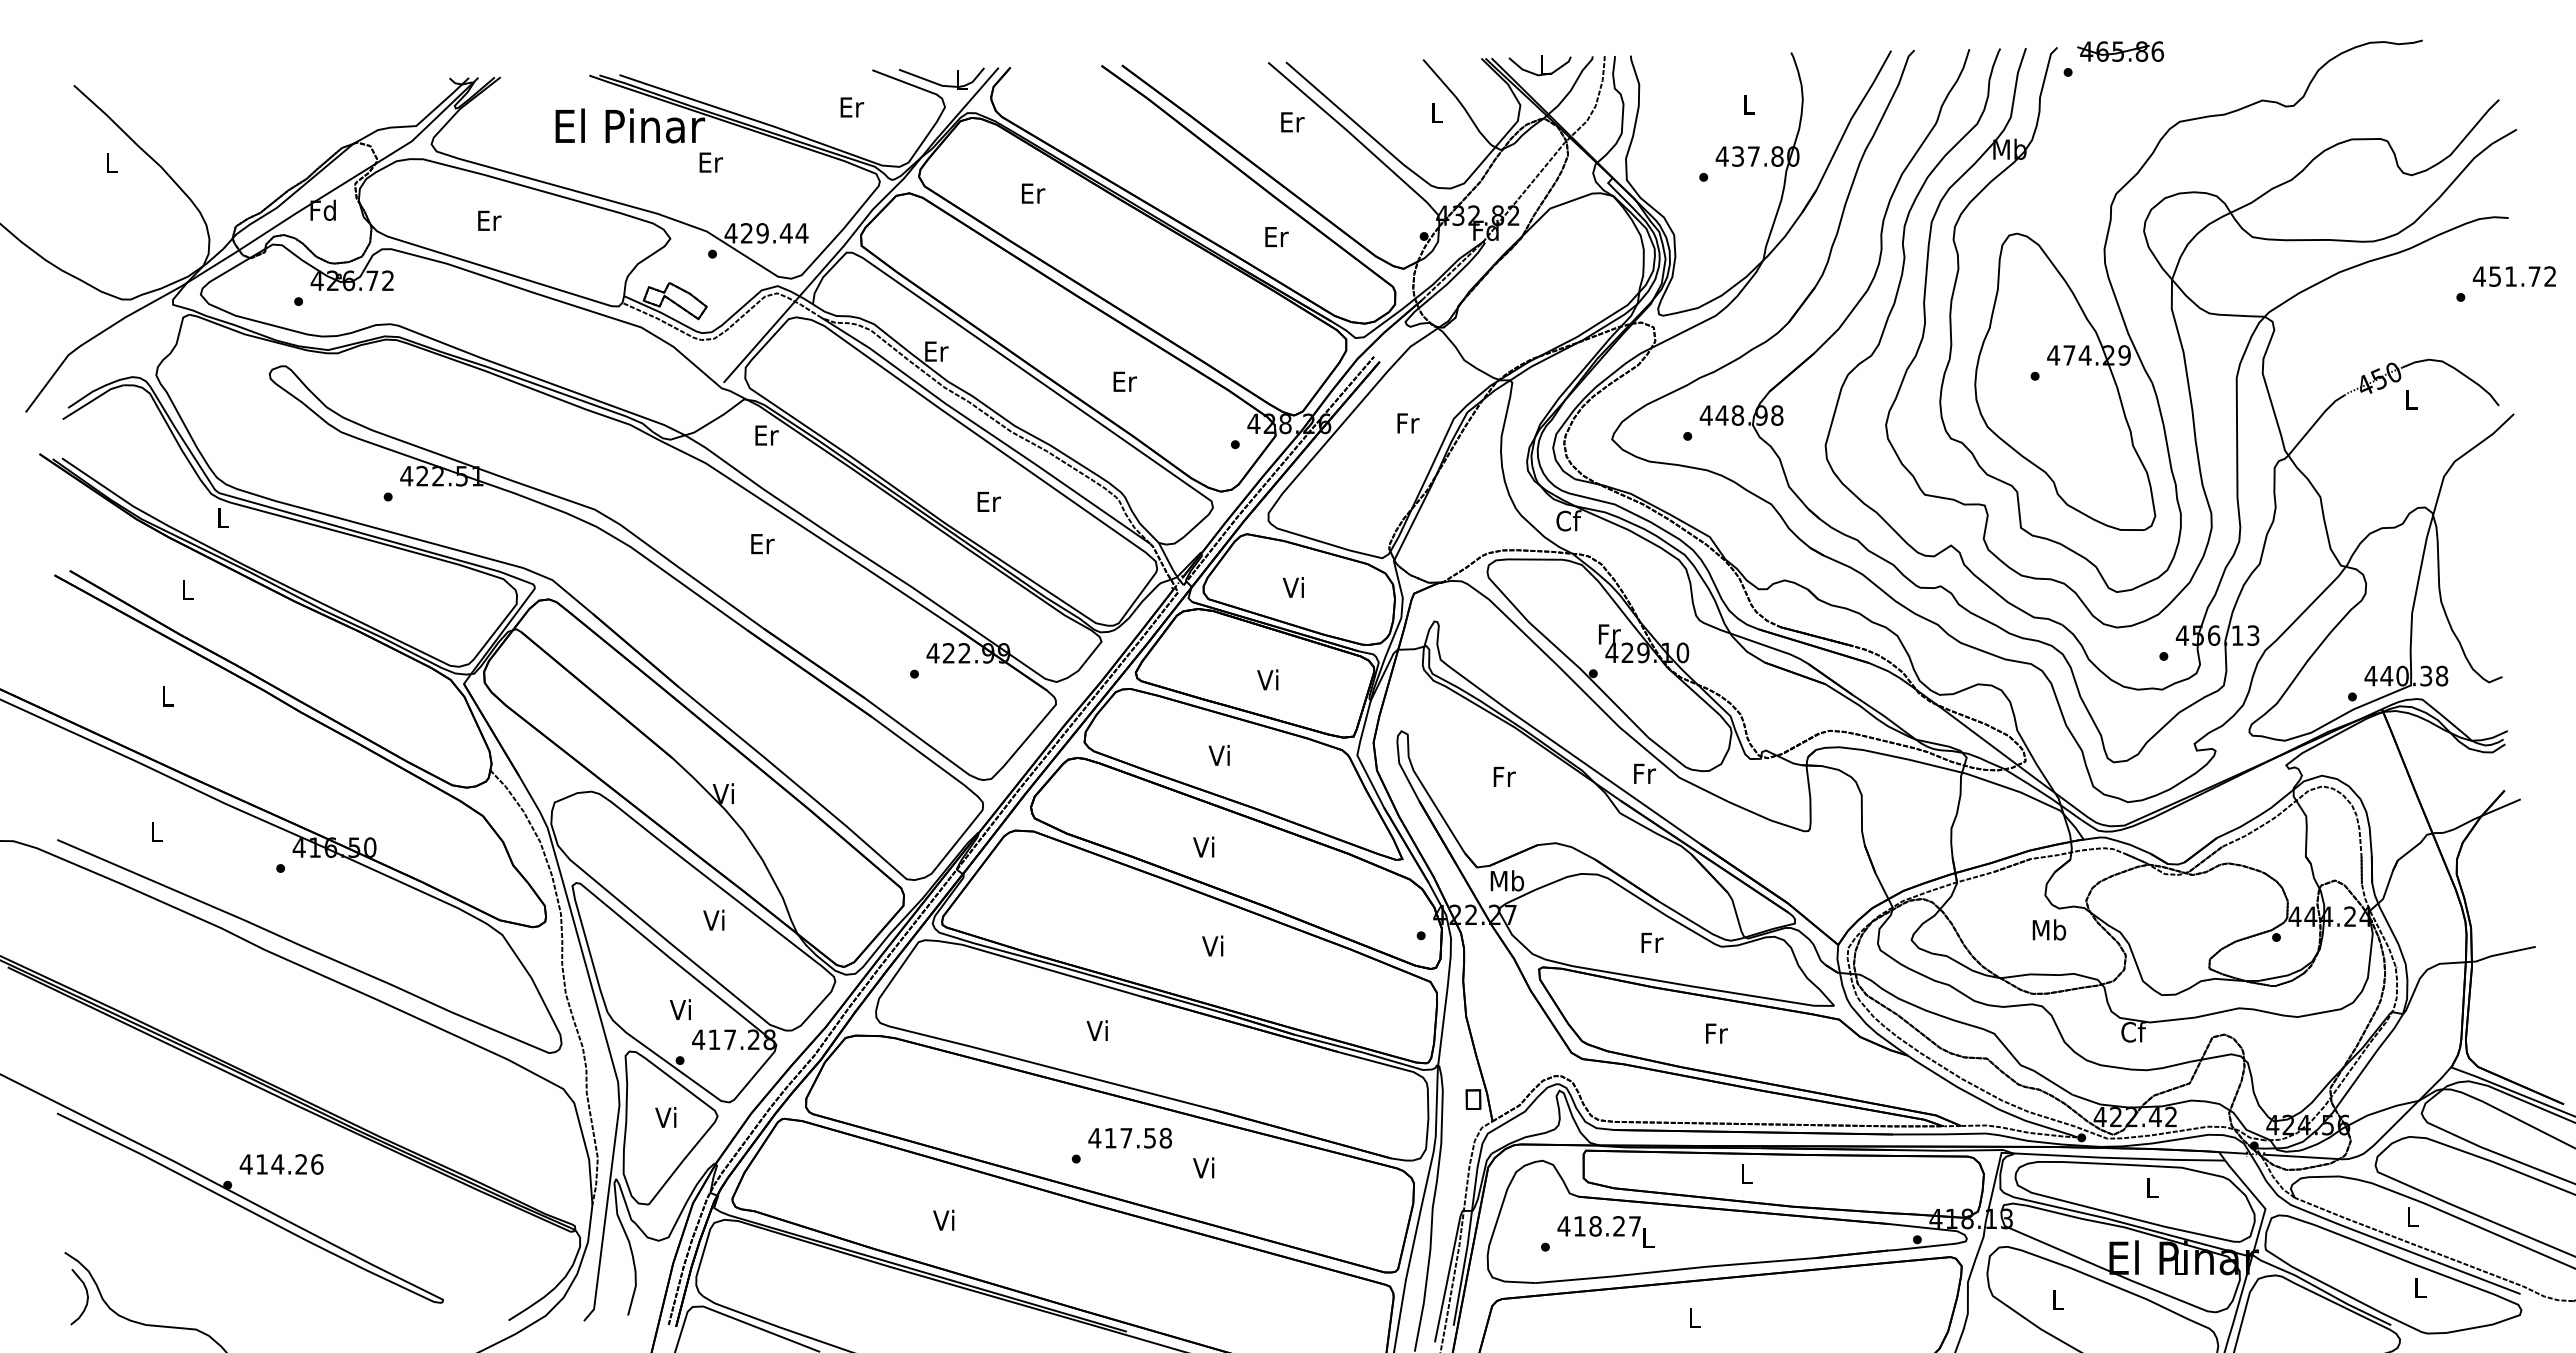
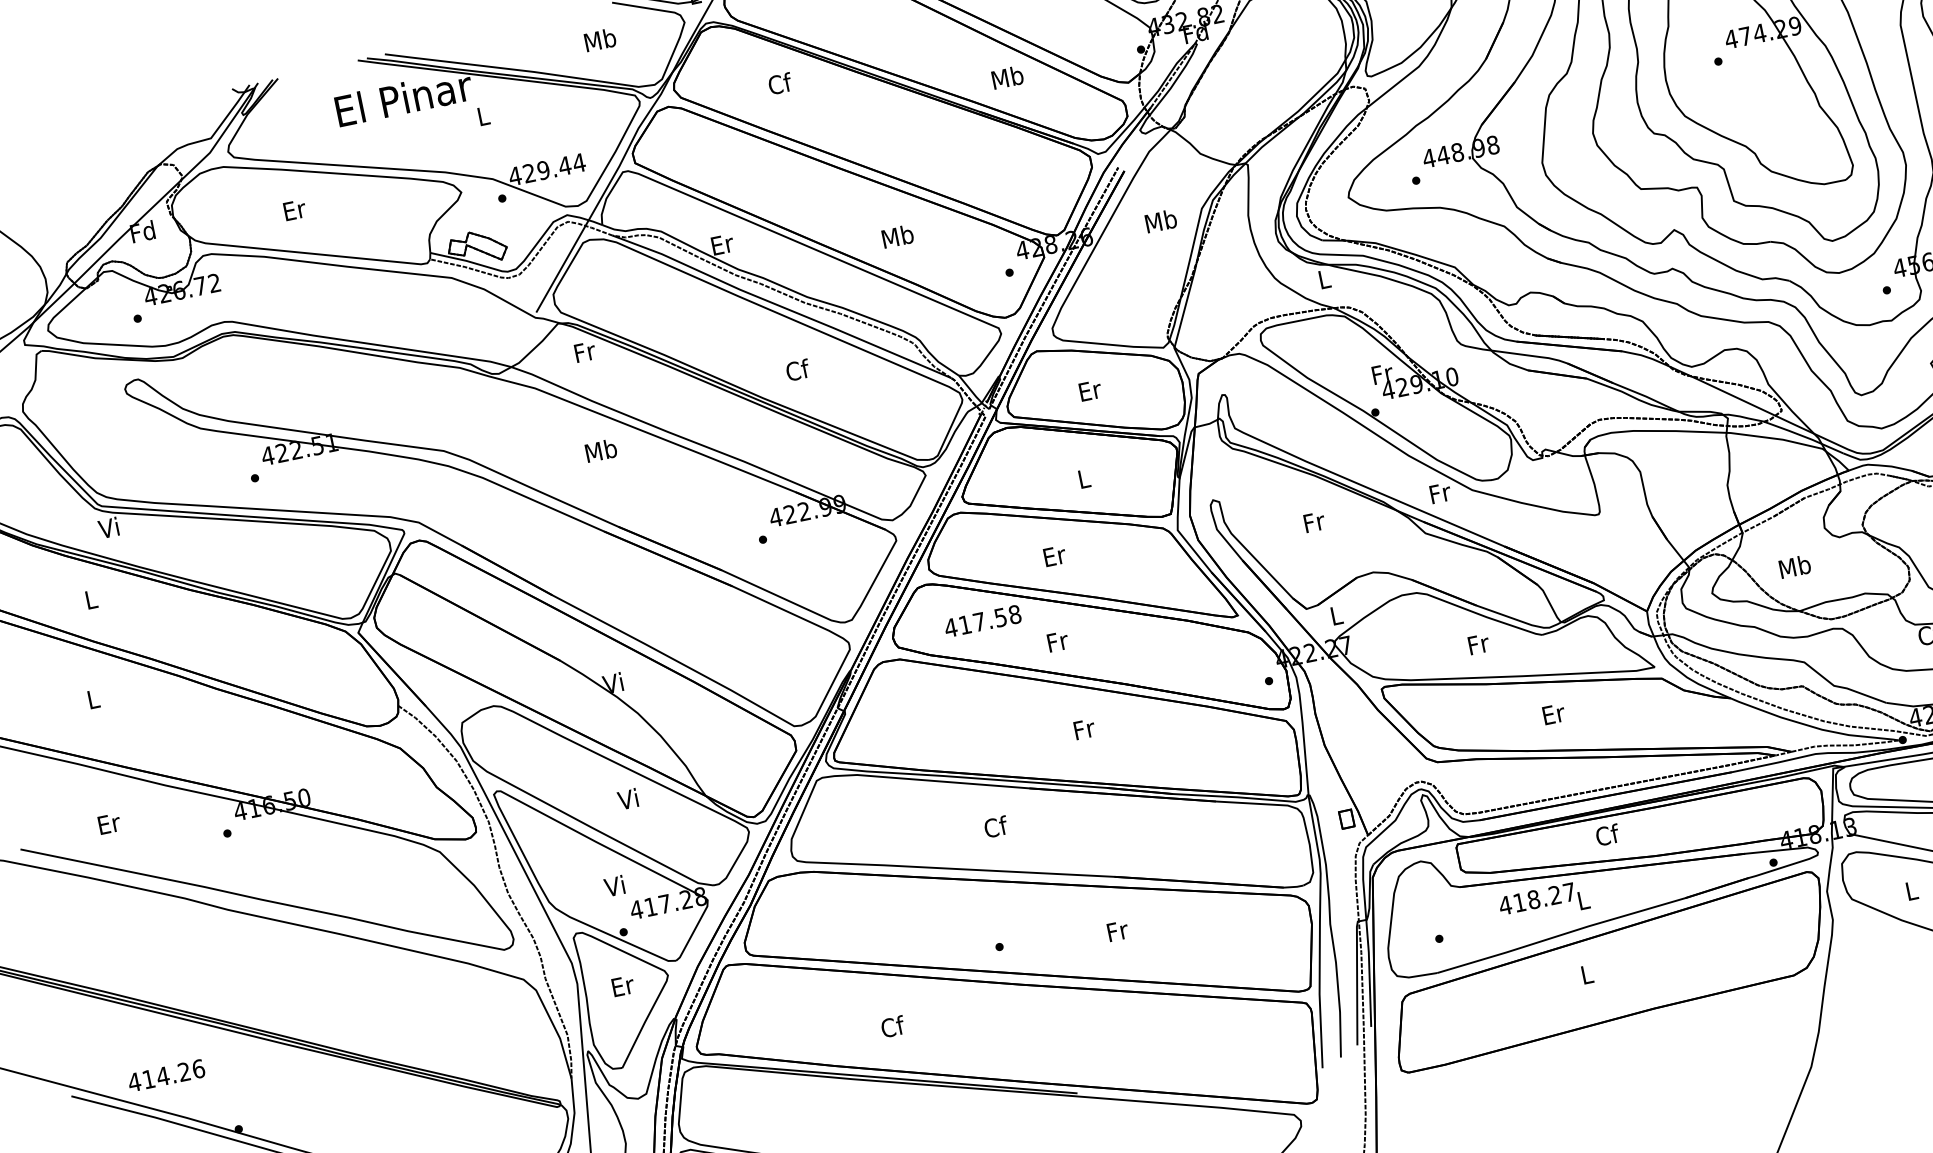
text: (851, 106) -> (600, 39), Er -> Mb
text: (711, 162) -> (484, 116), Er -> L
text: (1032, 192) -> (779, 83), Er -> Cf
text: (1275, 236) -> (1006, 77), Er -> Mb
text: (1124, 381) -> (897, 236), Er -> Mb
text: (1407, 422) -> (1160, 220), Fr -> Mb
text: (766, 435) -> (584, 352), Er -> Fr
text: (988, 501) -> (797, 370), Er -> Cf
text: (221, 517) -> (108, 527), L -> Vi
text: (1568, 520) -> (1324, 278), Cf -> L
text: (761, 543) -> (600, 450), Er -> Mb
text: (1294, 587) -> (1089, 390), Vi -> Er
text: (1267, 679) -> (1082, 478), Vi -> L
text: (1220, 754) -> (1054, 555), Vi -> Er
text: (157, 832) -> (109, 824), L -> Er
text: (1204, 846) -> (1056, 641), Vi -> Fr
text: (1507, 880) -> (1336, 615), Mb -> L
text: (2049, 929) -> (1795, 566), moved
text: (1213, 945) -> (1083, 728), Vi -> Fr
text: (1098, 1030) -> (995, 826), Vi -> Cf
text: (1716, 1033) -> (1553, 714), Fr -> Er
text: (667, 1116) -> (622, 985), Vi -> Er
text: (1129, 1137) -> (982, 620), moved
text: (281, 1164) -> (166, 1075), moved
text: (1204, 1167) -> (1116, 930), Vi -> Fr
text: (1746, 1173) -> (1606, 834), L -> Cf
text: (945, 1219) -> (892, 1025), Vi -> Cf
text: (1605, 1231) -> (1543, 902), moved

